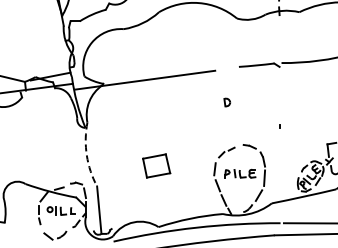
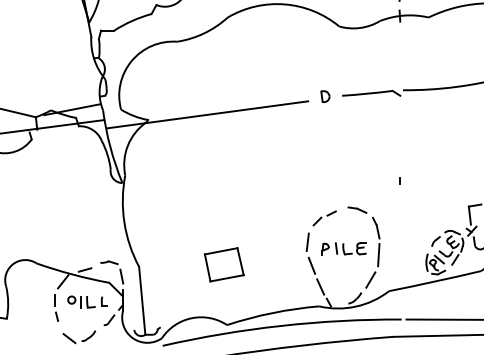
part: (227, 102) -> (325, 96), moved
arc: (86, 155) -> (123, 222), dashed -> solid
part: (156, 165) -> (224, 264), moved

